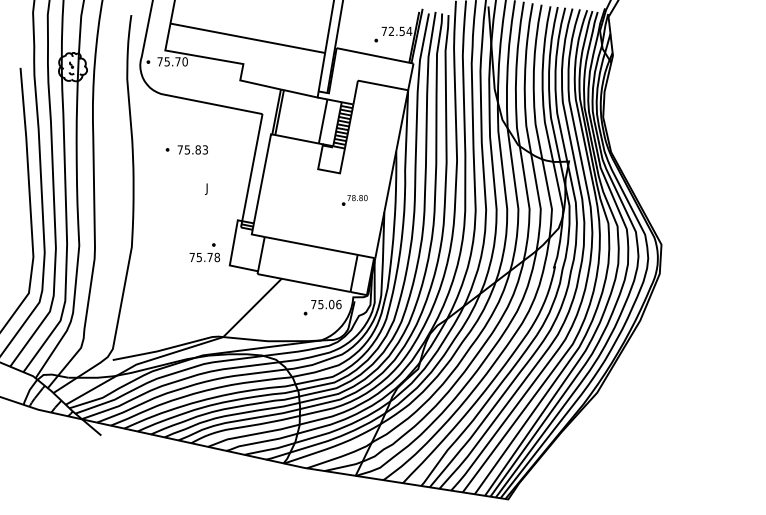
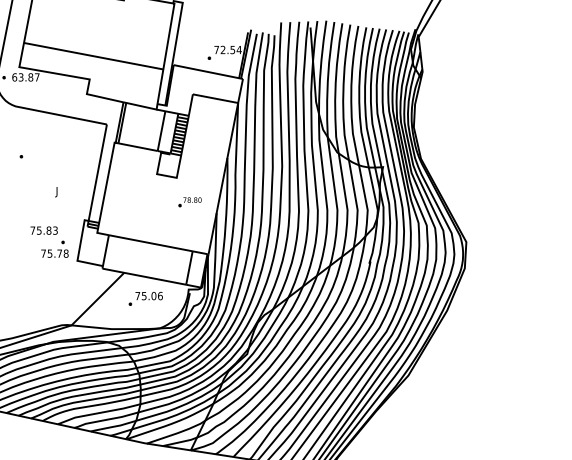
text: (172, 61) -> (25, 77), 75.70 -> 63.87
text: (192, 149) -> (43, 230), moved
part: (322, 307) -> (145, 298), moved

